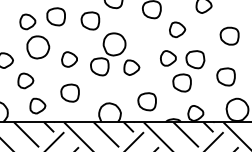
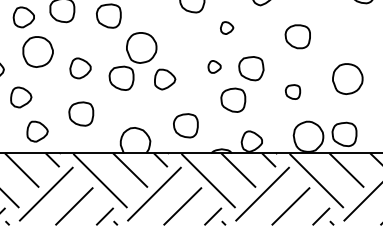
part: (177, 29) -> (226, 27), size x0.6
part: (168, 58) -> (214, 66), size x0.6
part: (225, 76) -> (292, 91), size x0.6

